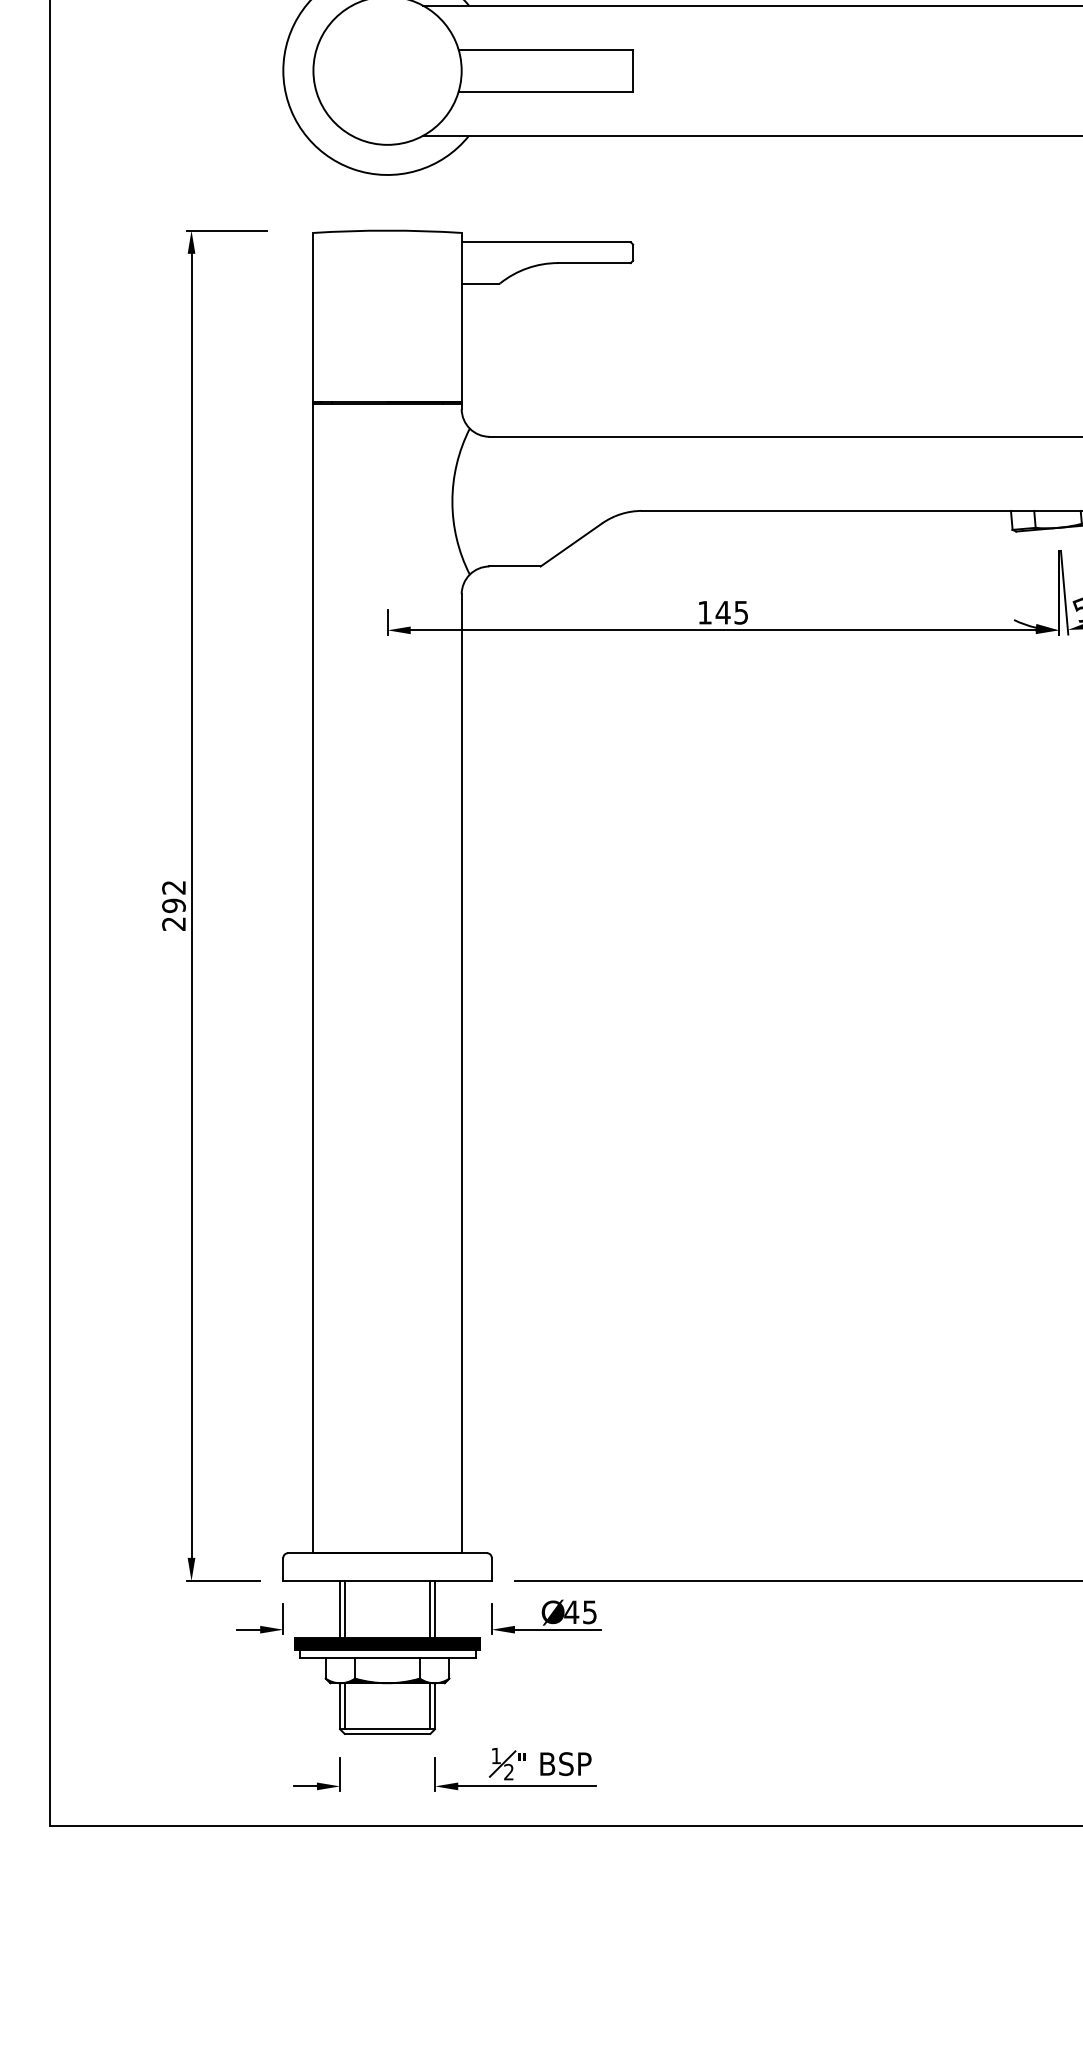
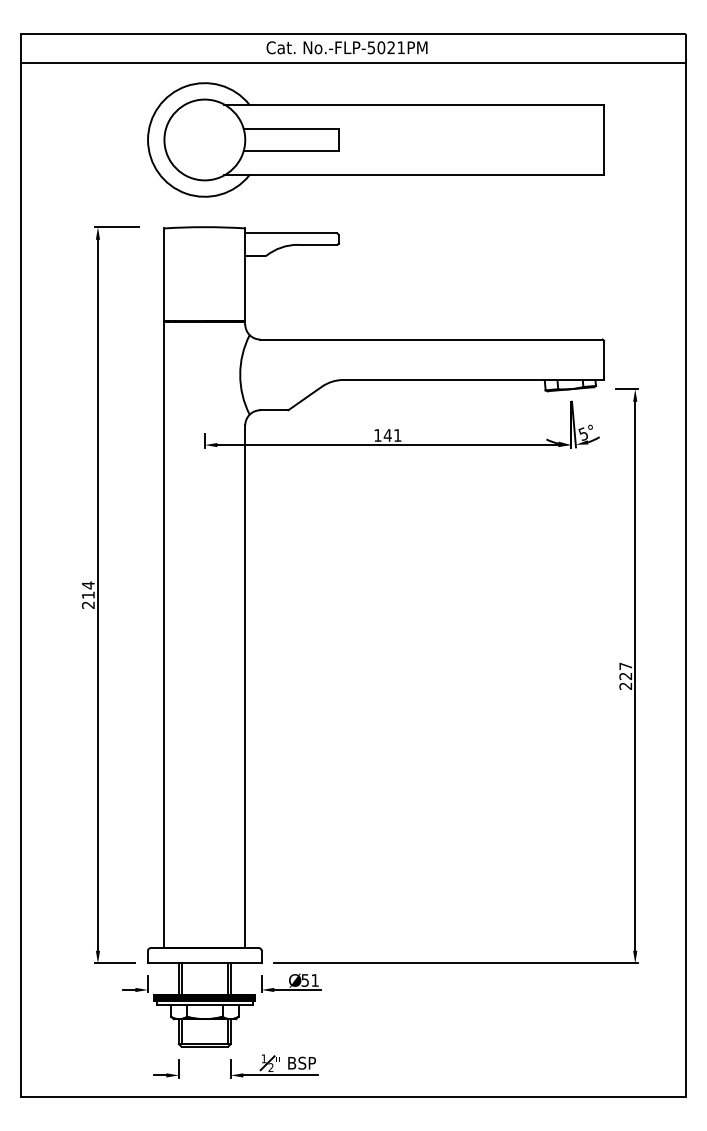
text: (740, 612) -> (397, 435), 145 -> 141
text: (174, 897) -> (88, 590), 292 -> 214
text: (579, 1612) -> (309, 980), 45 -> 51

